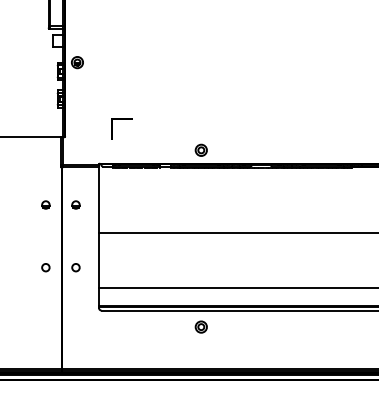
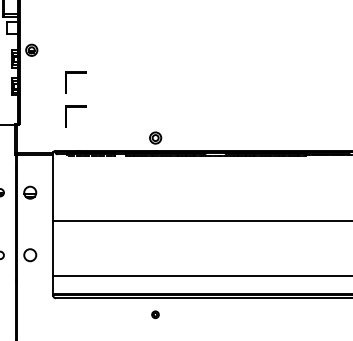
part: (121, 85) -> (75, 73), added
part: (75, 204) -> (29, 192), size x1.6
circle: (75, 267) -> (29, 255), size x1.6
part: (200, 326) -> (154, 314), size x0.6

